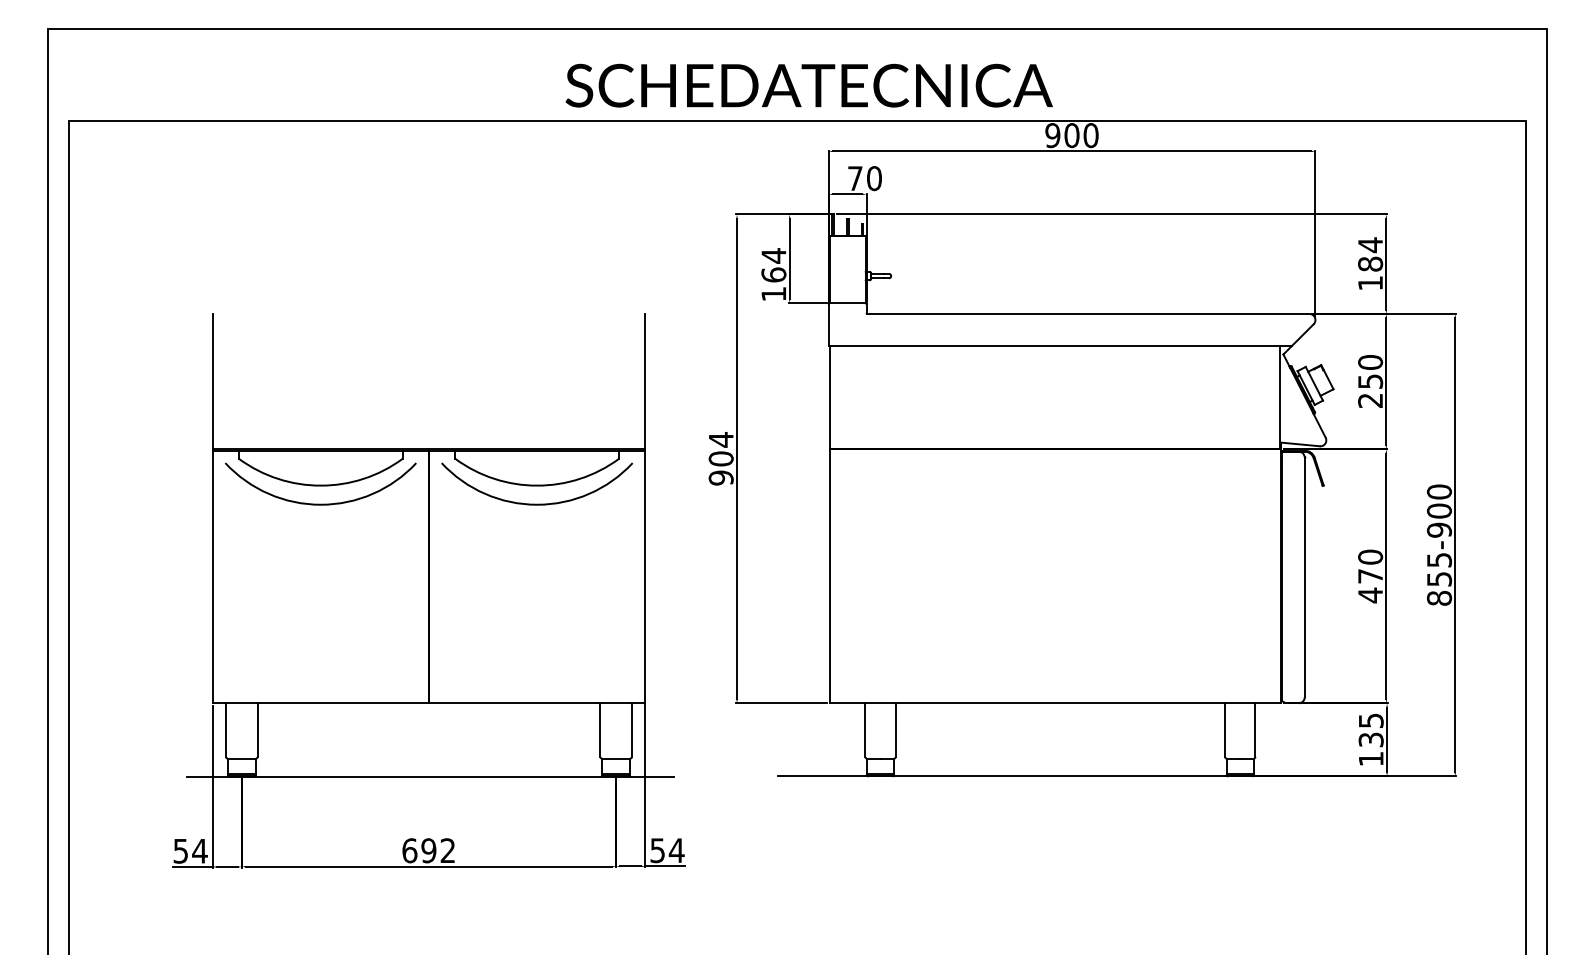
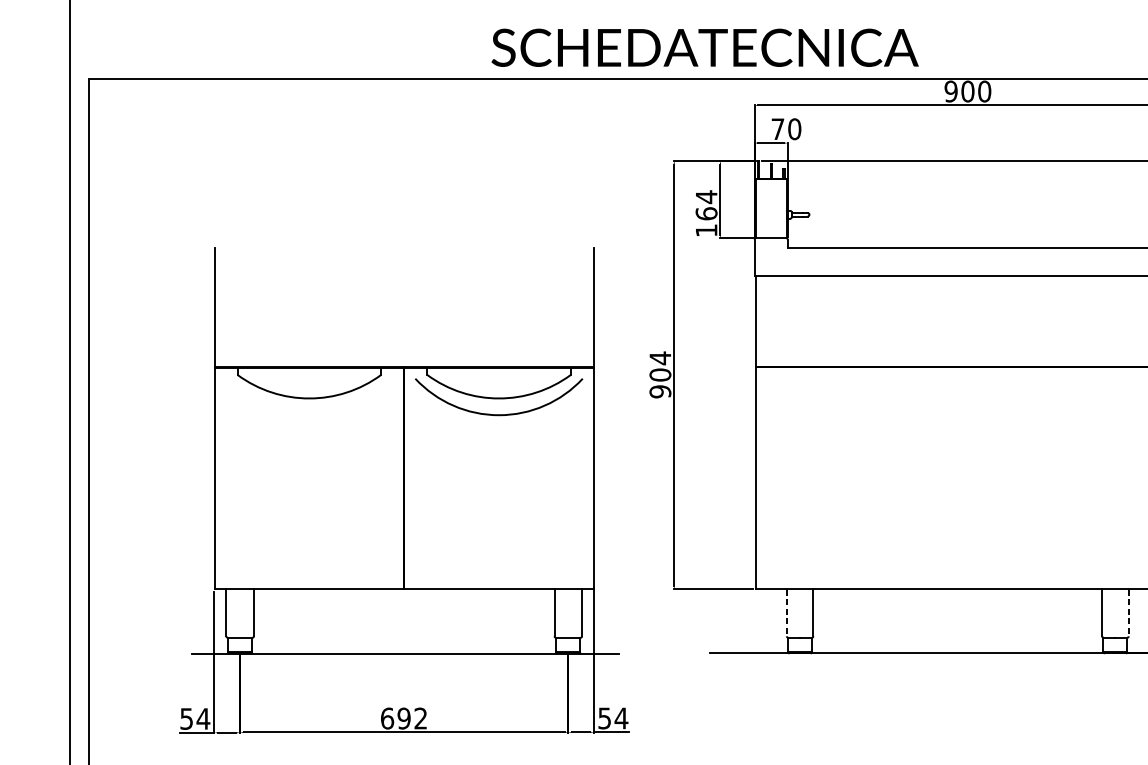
text: (808, 85) -> (704, 47), moved
arc: (320, 503) -> (309, 414), removed
line: (865, 730) -> (786, 613), solid -> dashed
line: (1255, 730) -> (1128, 613), solid -> dashed

